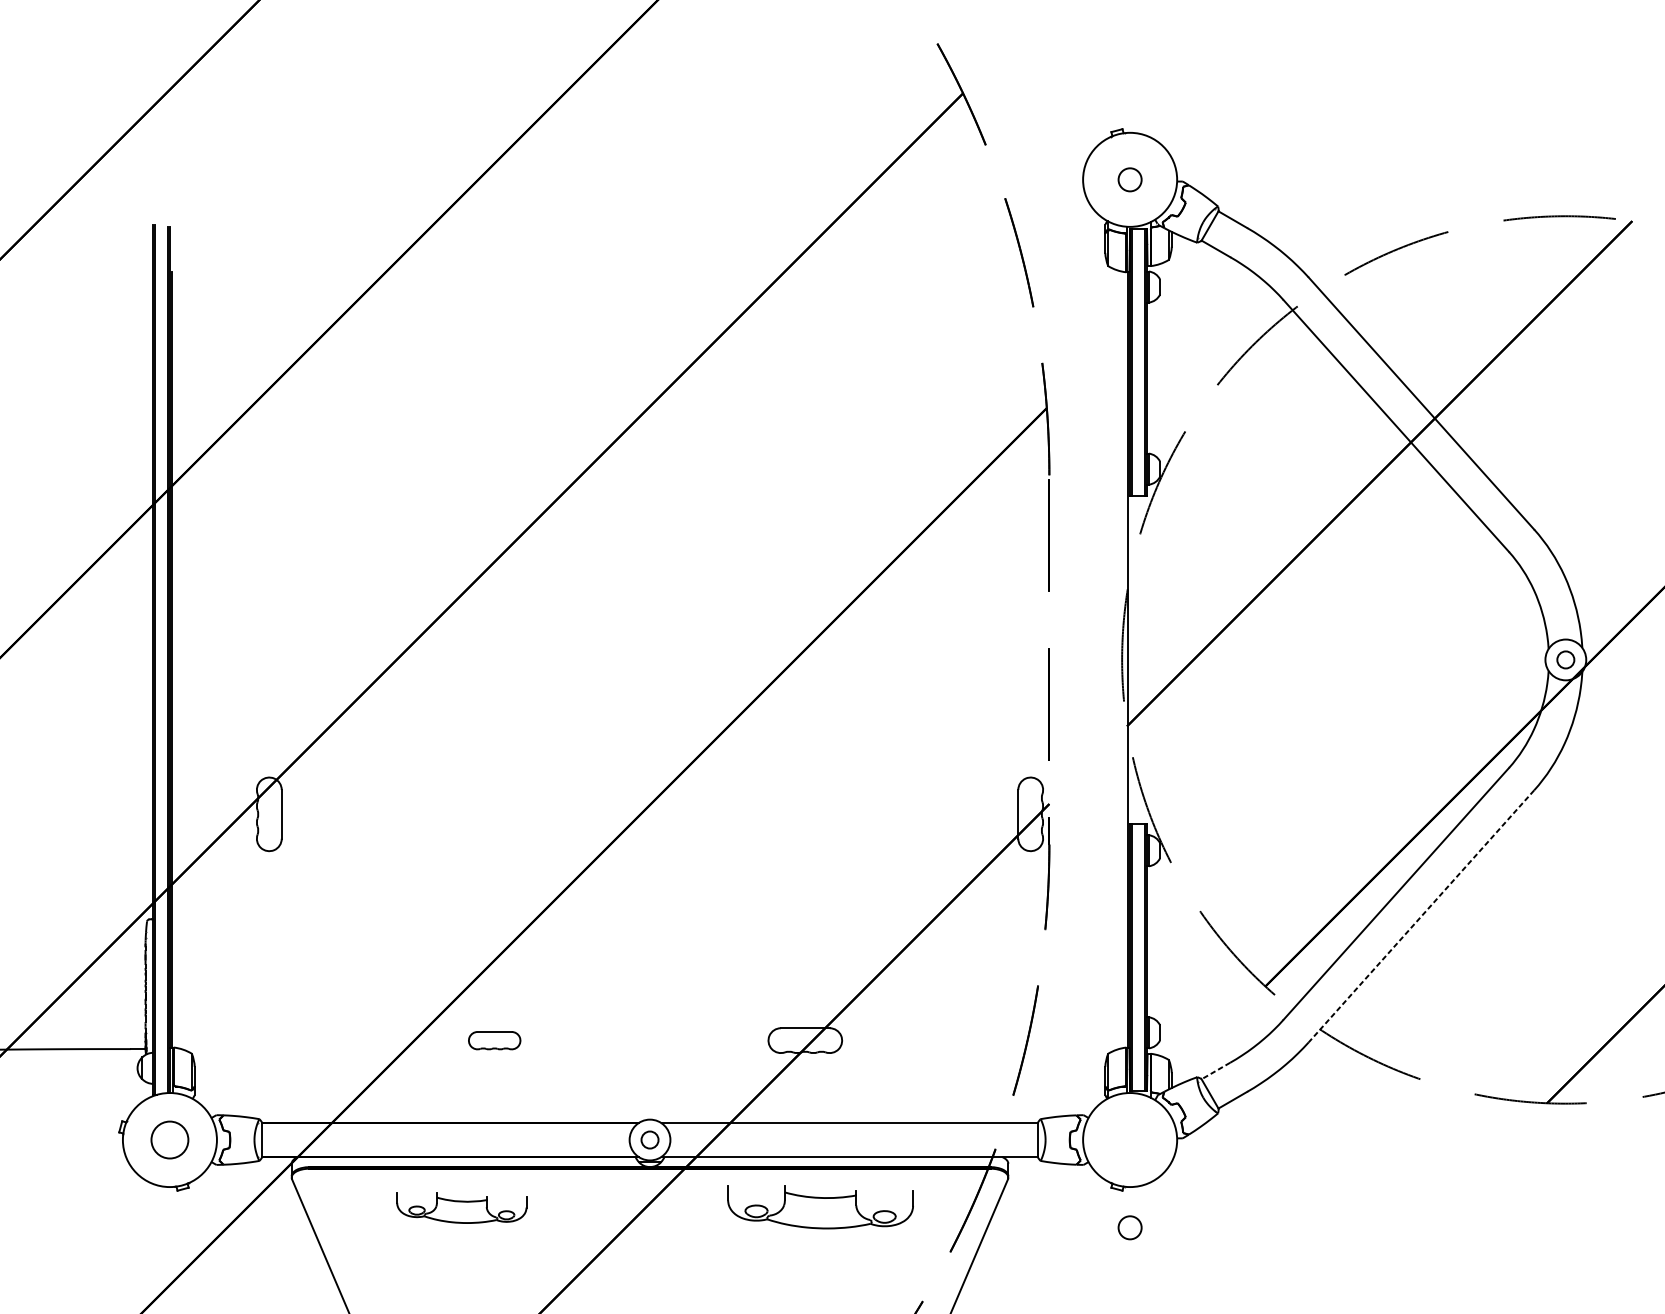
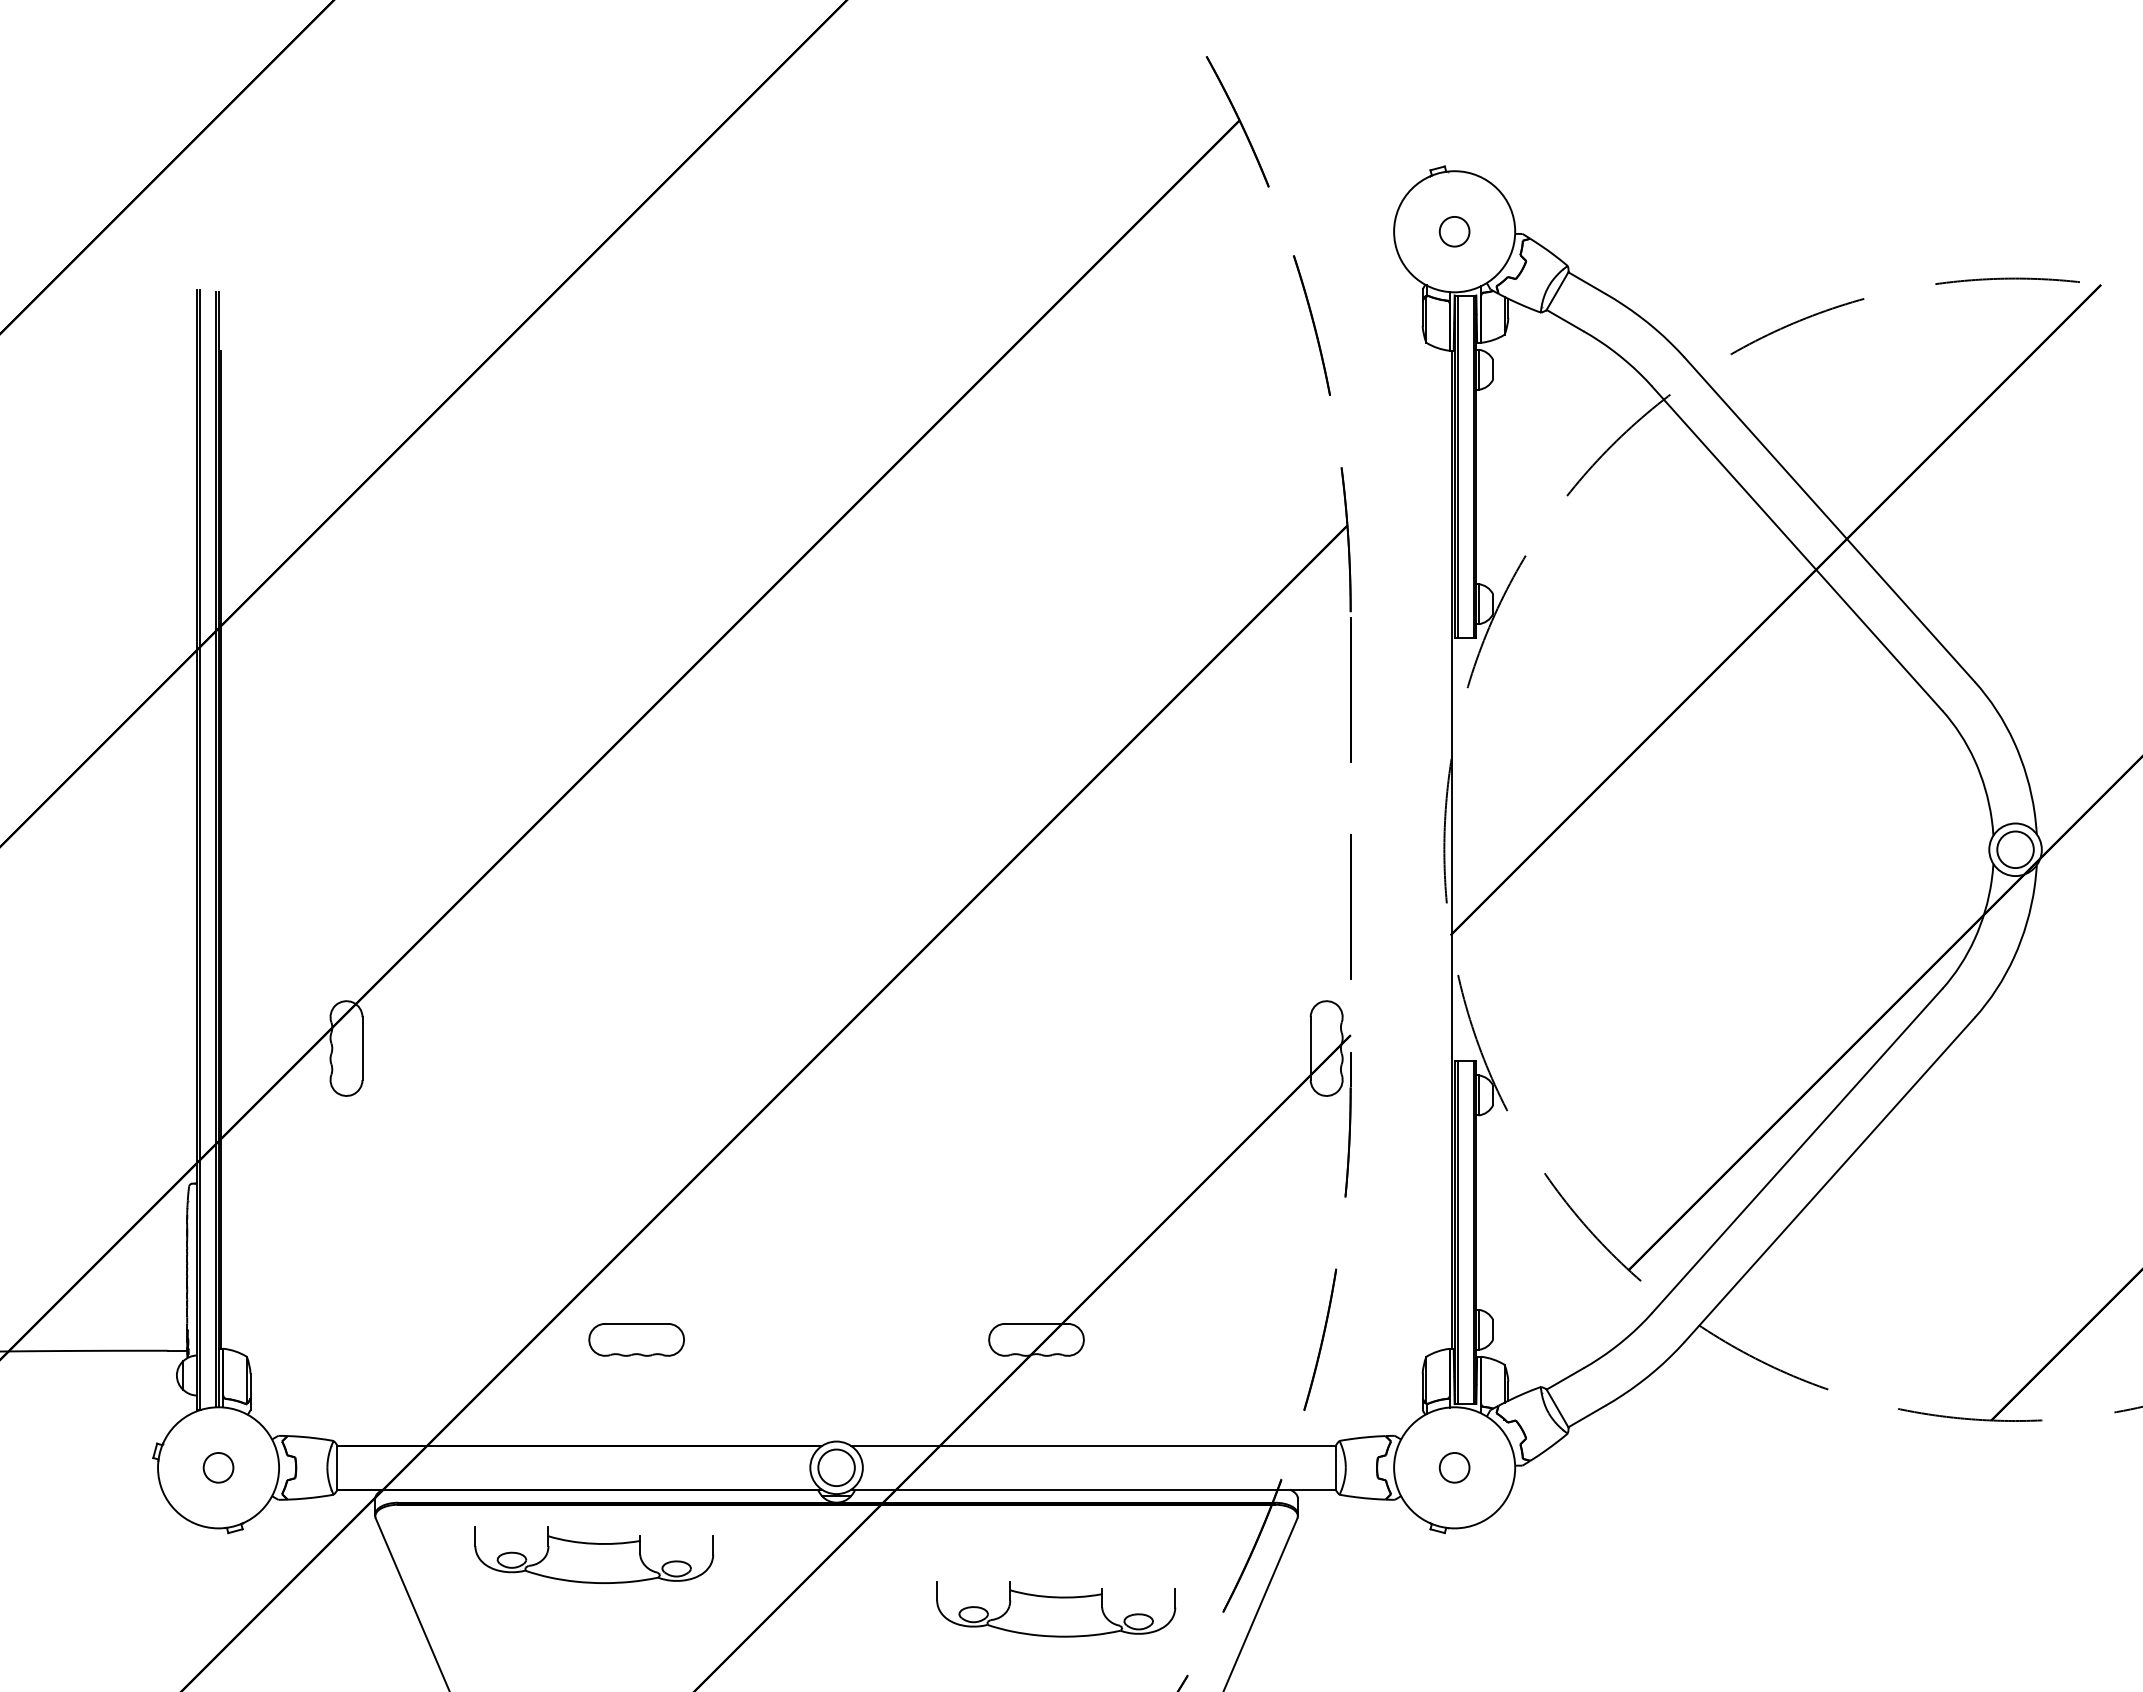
circle: (1565, 659) -> (2015, 849), size x1.67
line: (1421, 916) -> (1829, 1179), dashed -> solid
part: (494, 1040) -> (636, 1339), size x1.43
line: (1215, 1071) -> (1564, 1379), dashed -> solid
circle: (169, 1139) -> (218, 1467), size x0.62
circle: (649, 1139) -> (836, 1467), size x1.67
part: (461, 1207) -> (594, 1554), size x1.43
part: (820, 1207) -> (1056, 1609), moved
circle: (1130, 1227) -> (1454, 1467), moved

